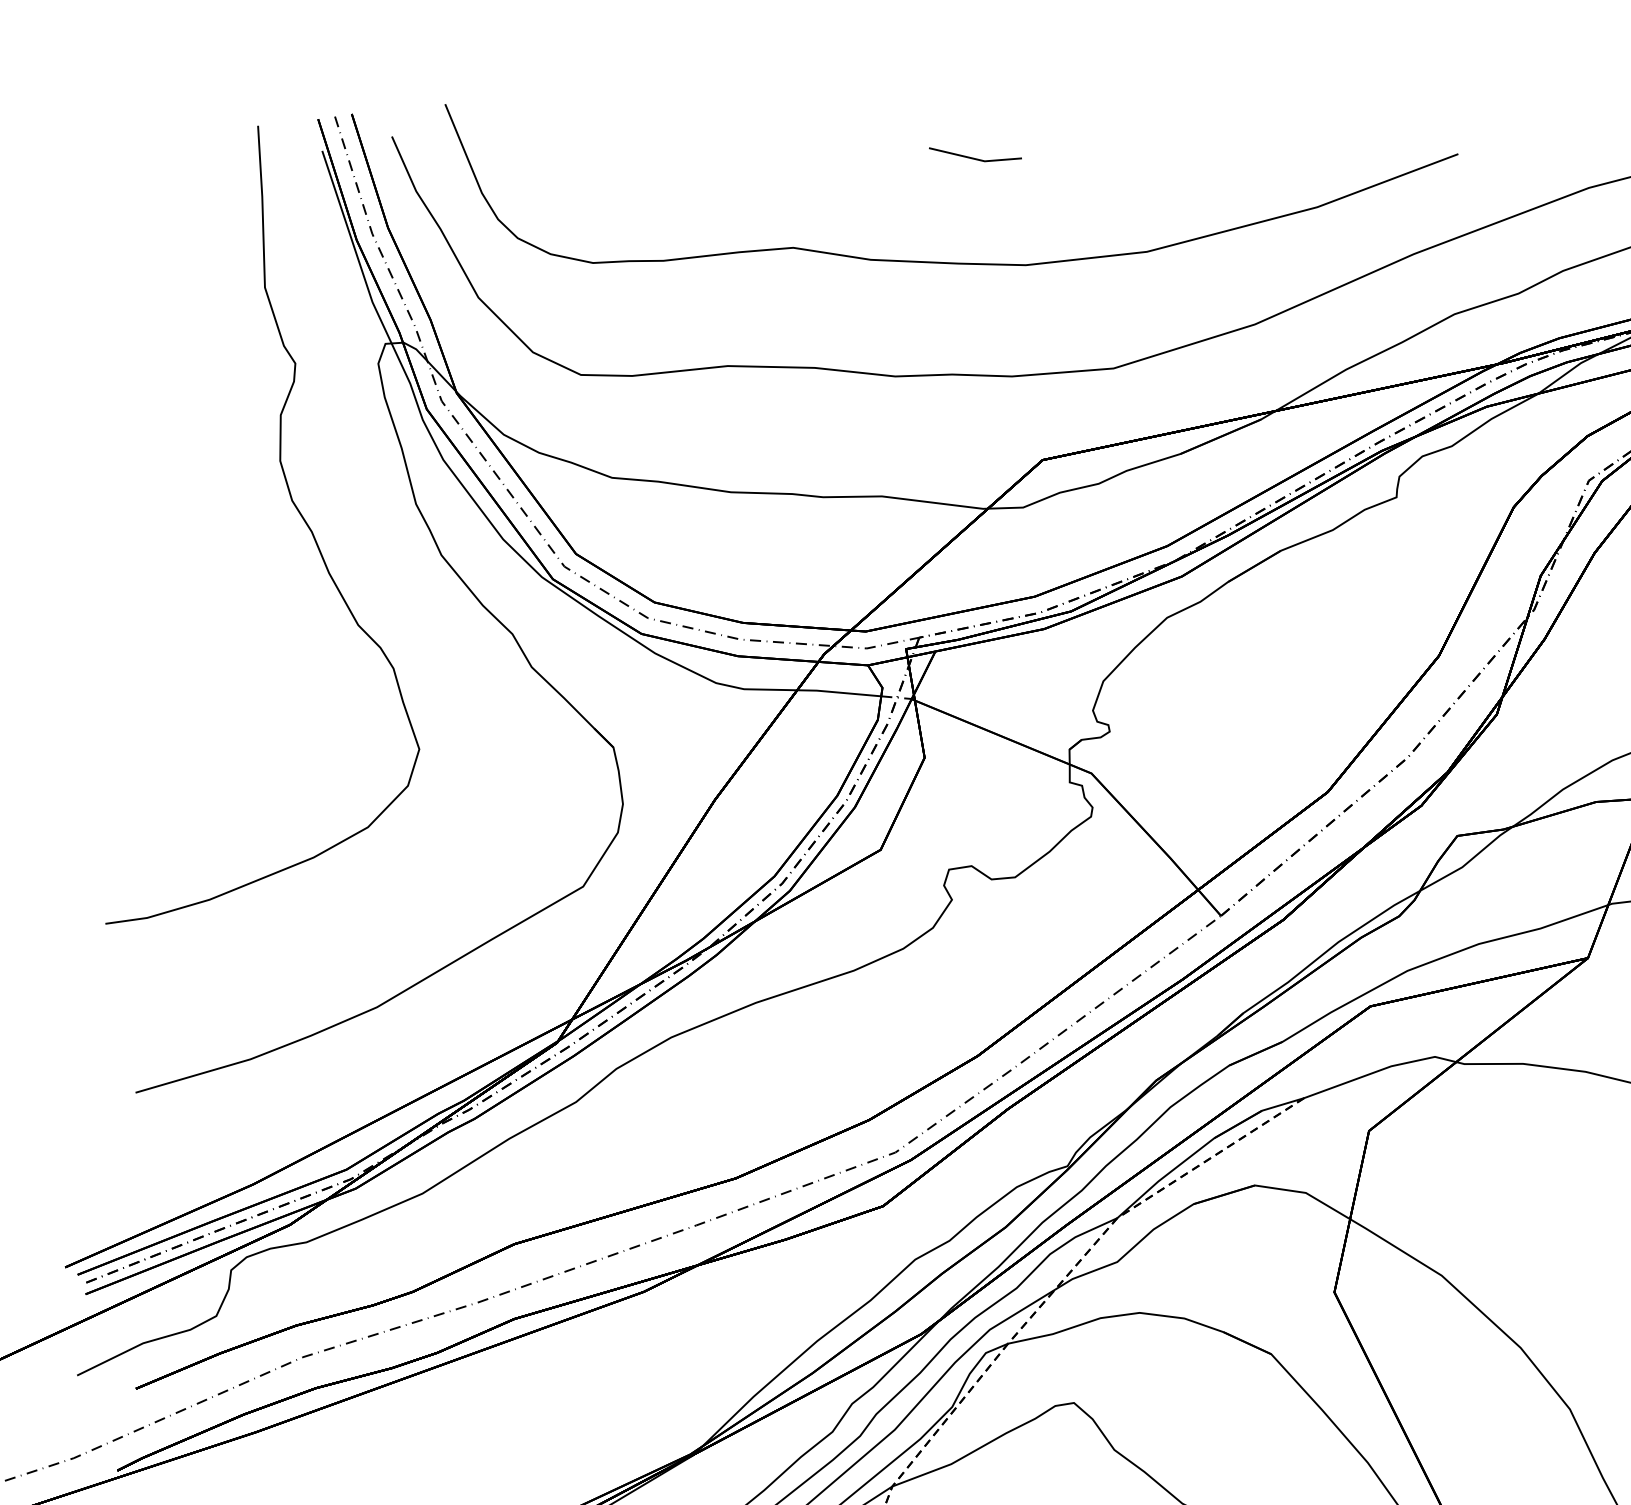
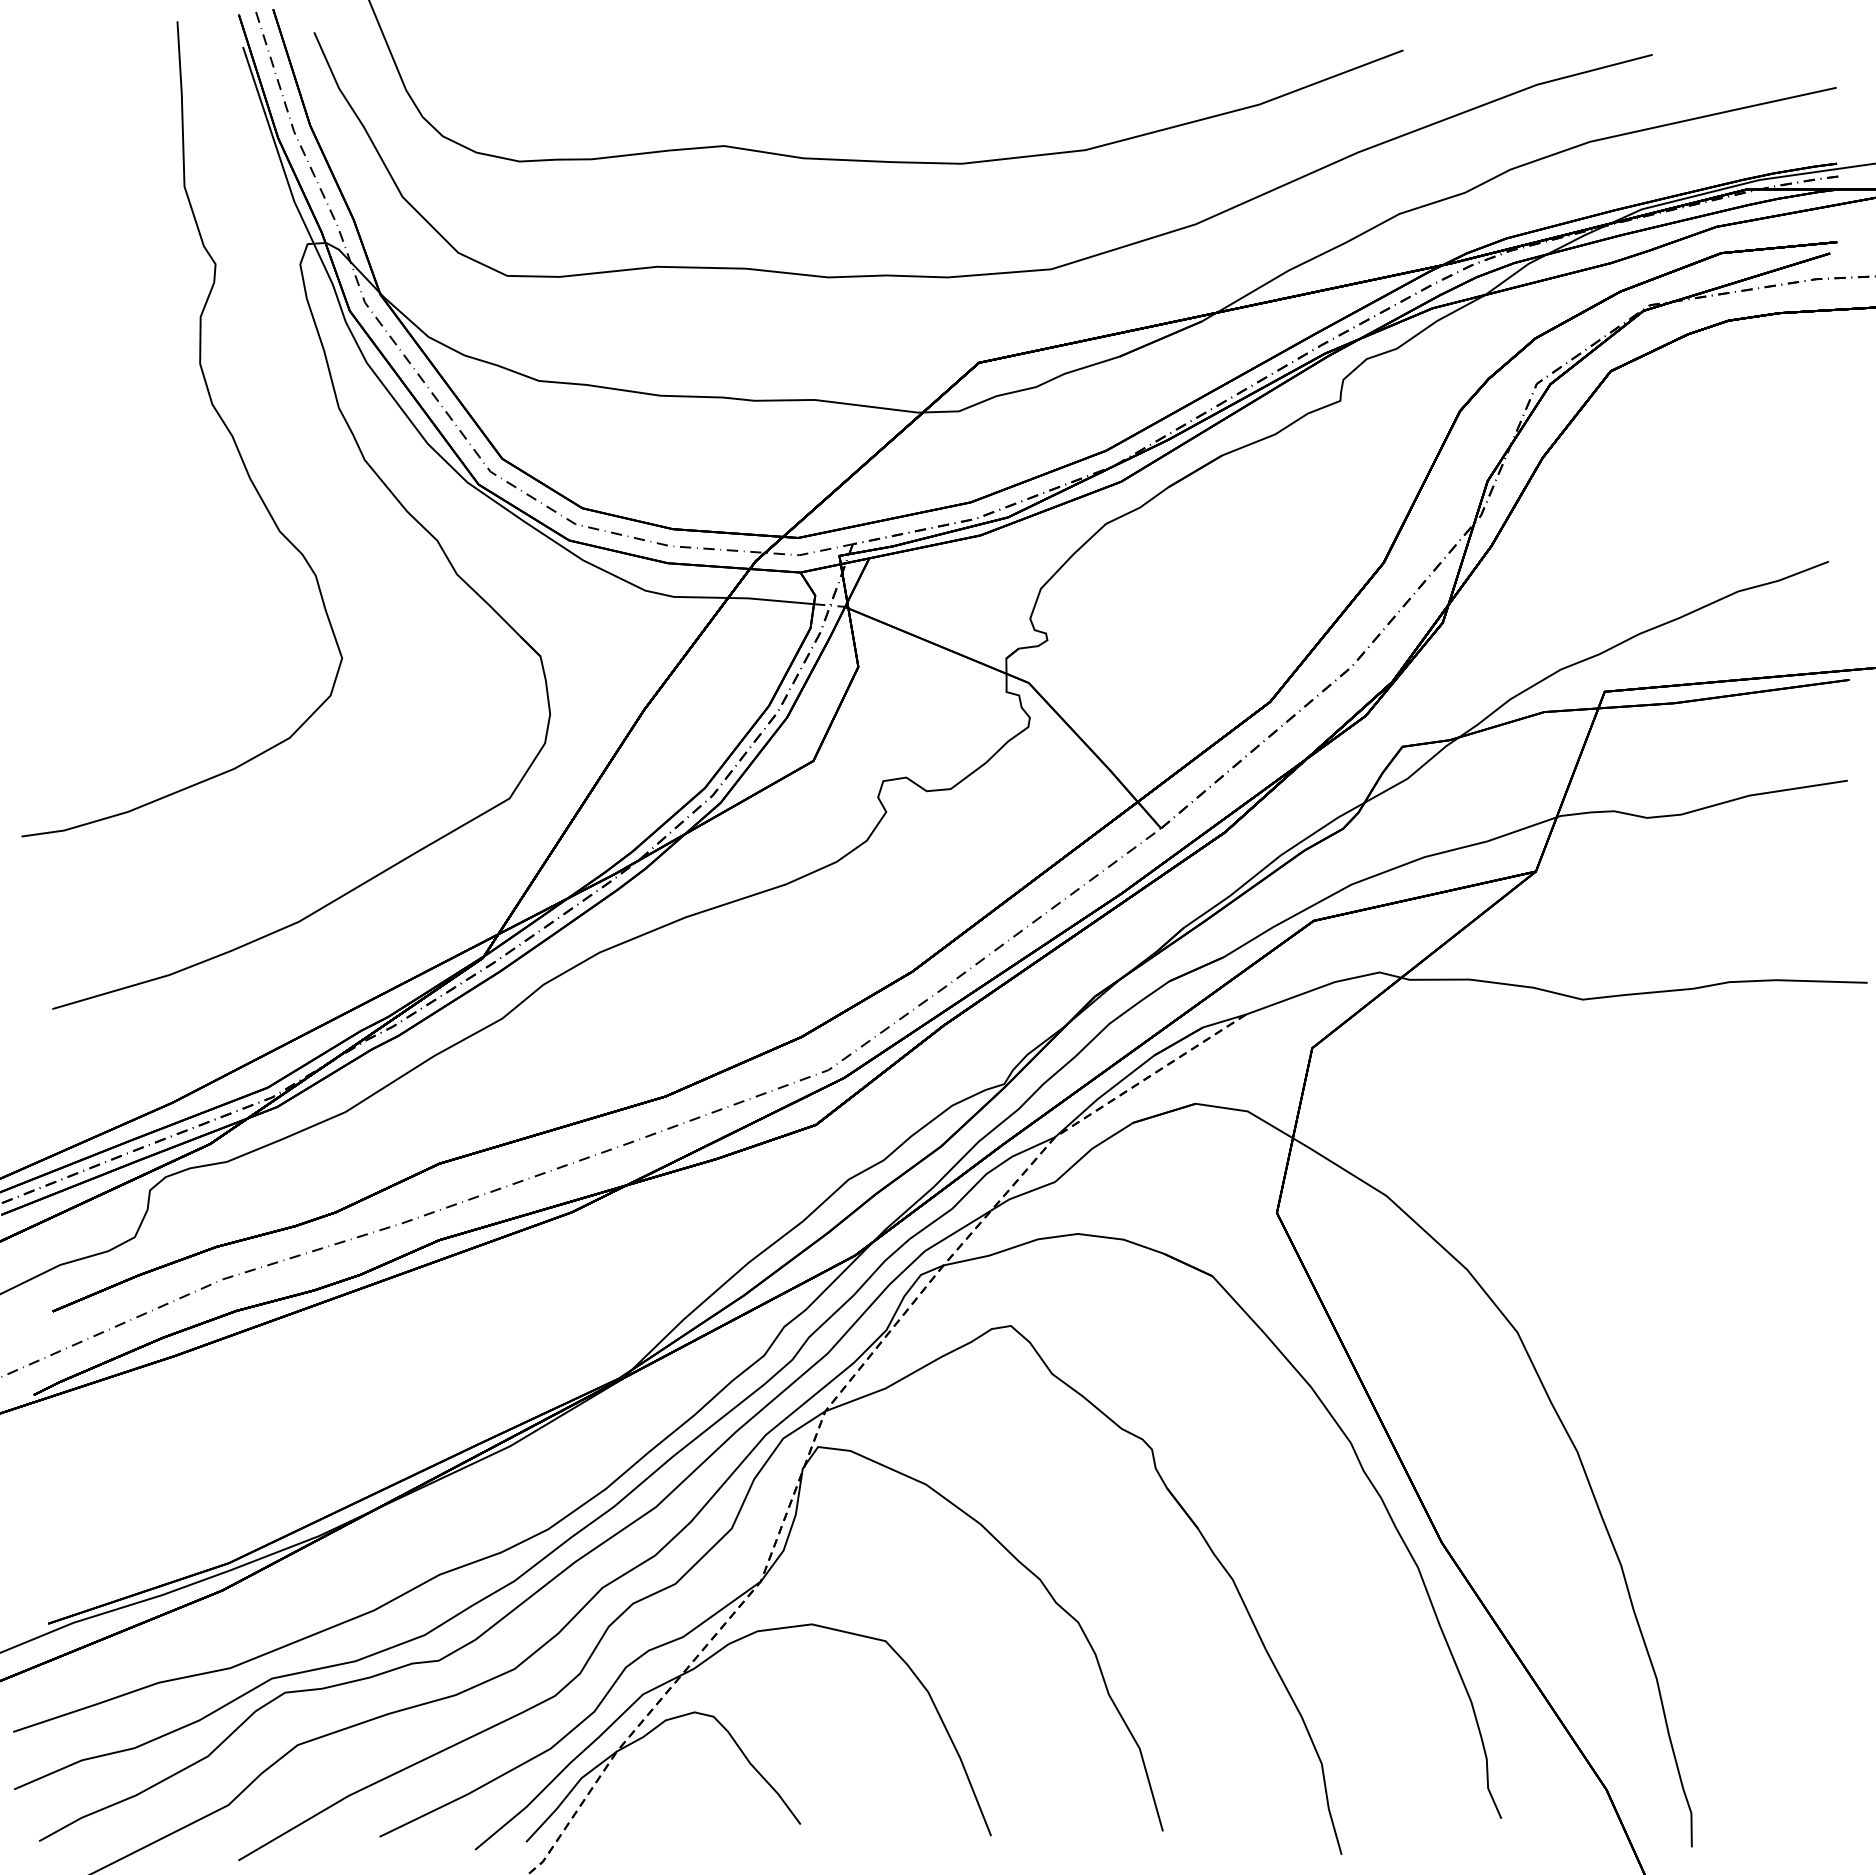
line: (972, 157) -> (907, 53), removed

